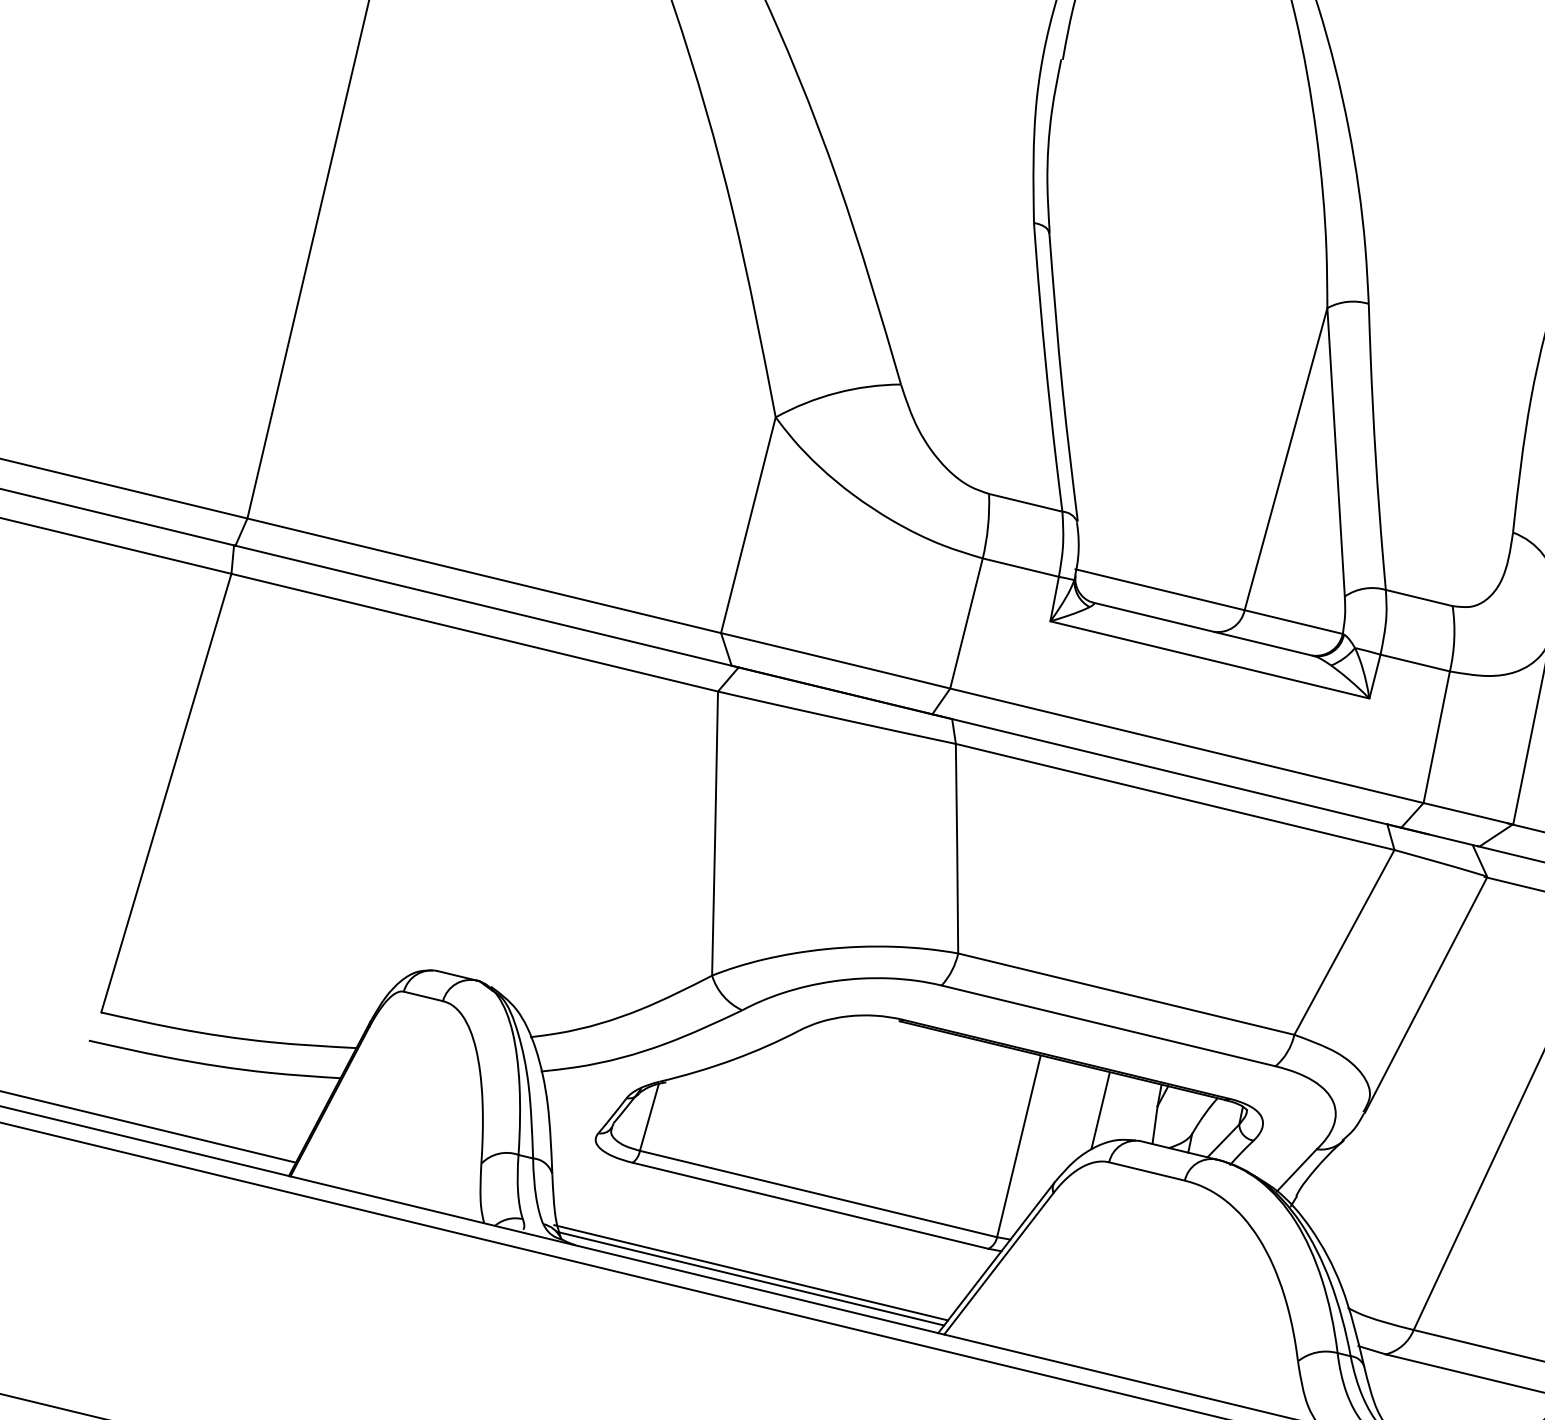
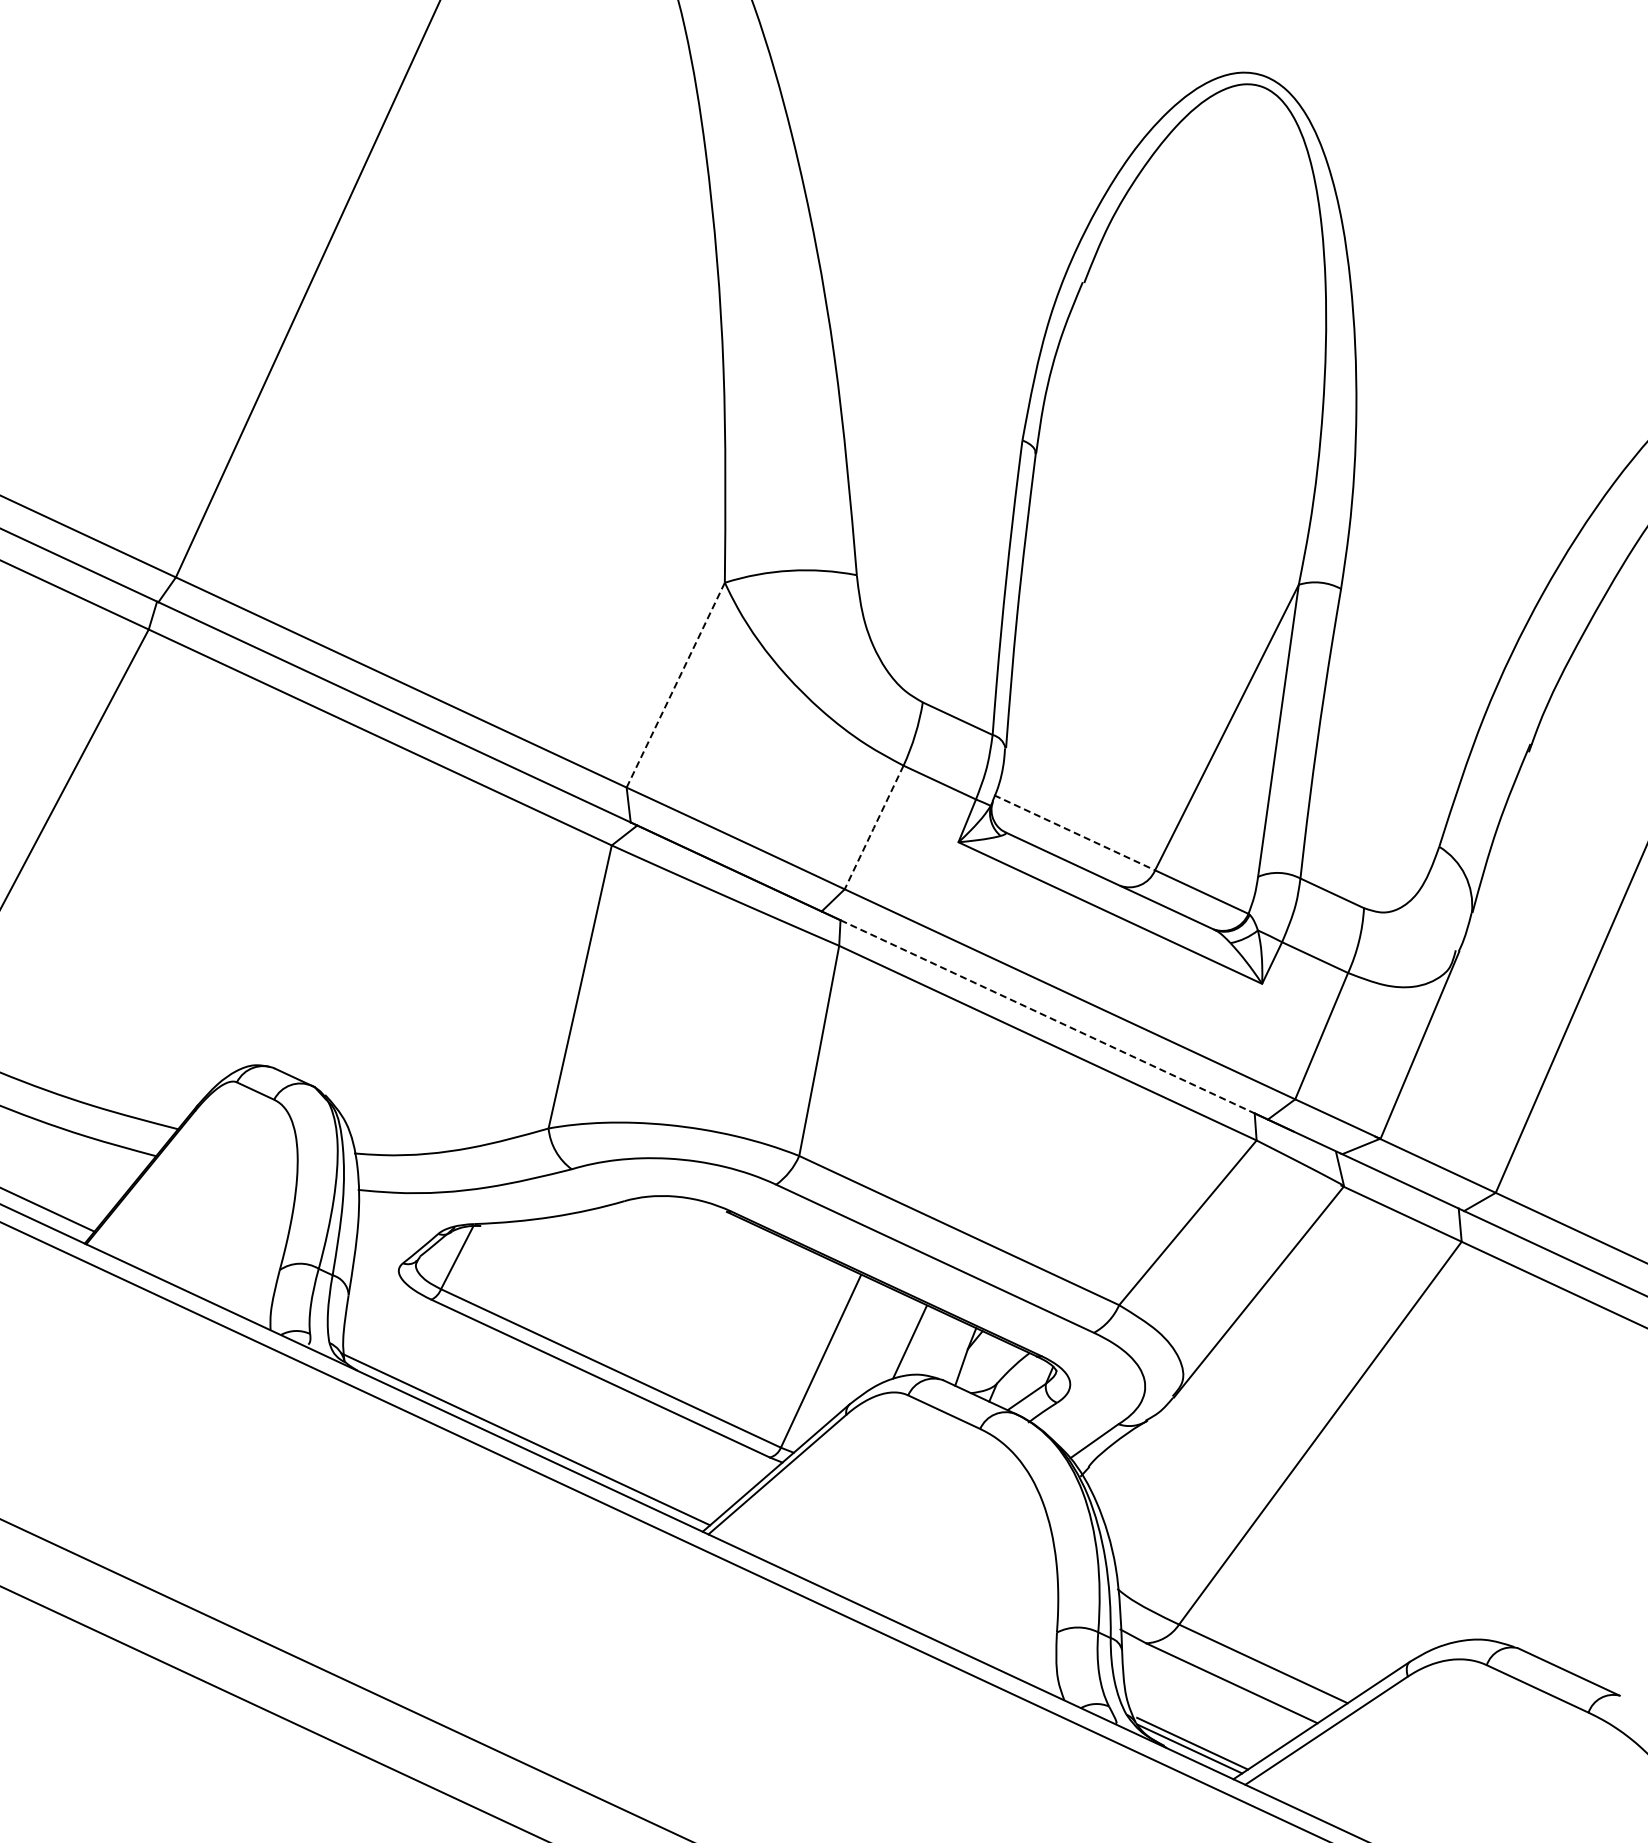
line: (748, 525) -> (675, 685), solid -> dashed
line: (1159, 589) -> (1074, 832), solid -> dashed
line: (966, 624) -> (873, 828), solid -> dashed
line: (1170, 772) -> (1048, 1017), solid -> dashed
line: (750, 1272) -> (527, 1433), removed

